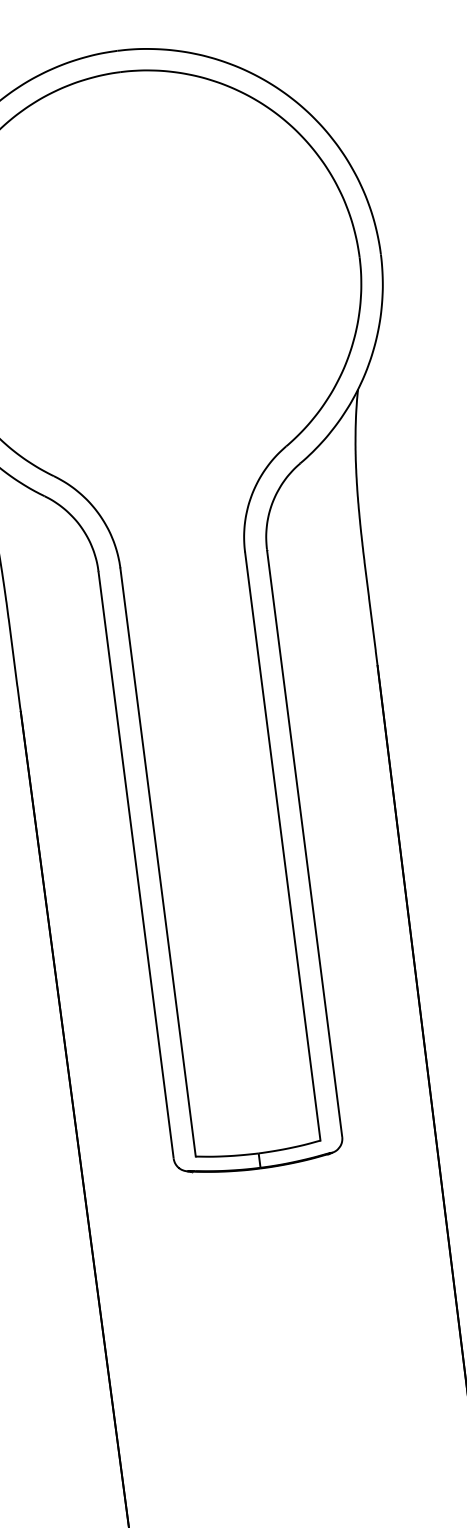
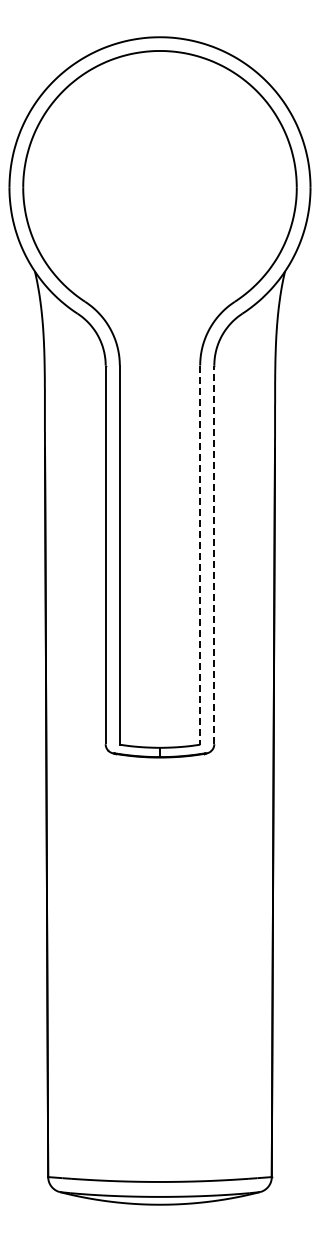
line: (304, 842) -> (214, 554), solid -> dashed
line: (283, 846) -> (200, 555), solid -> dashed

